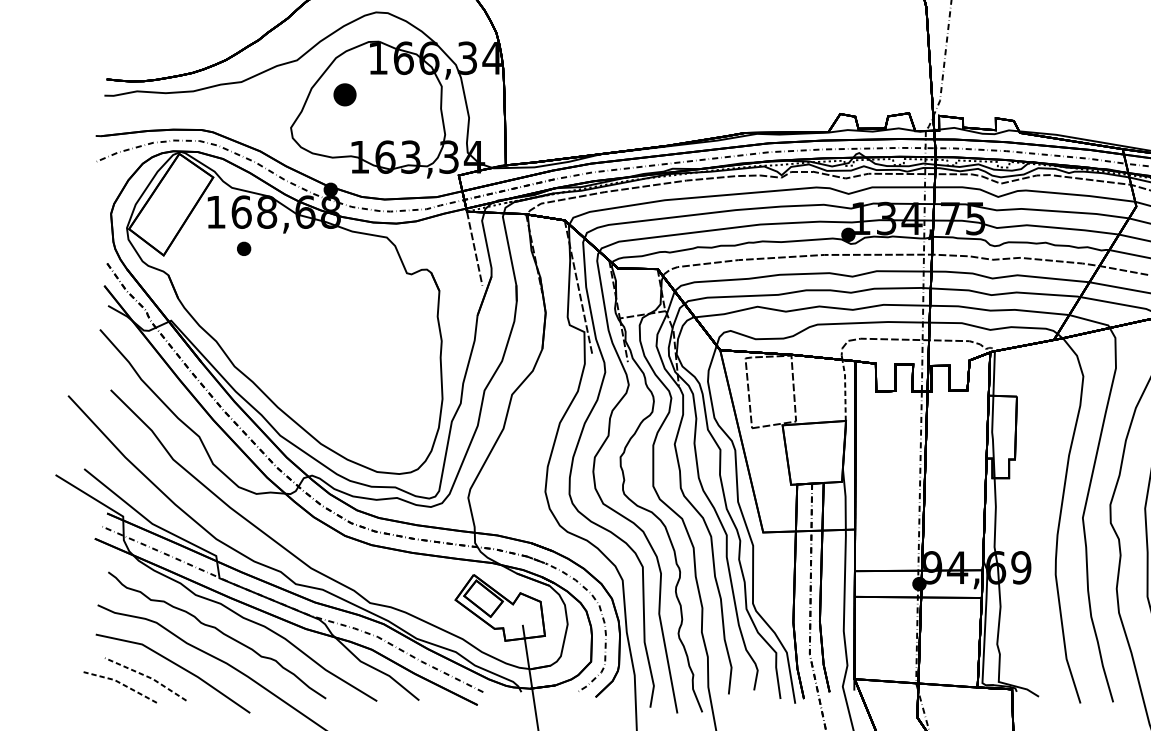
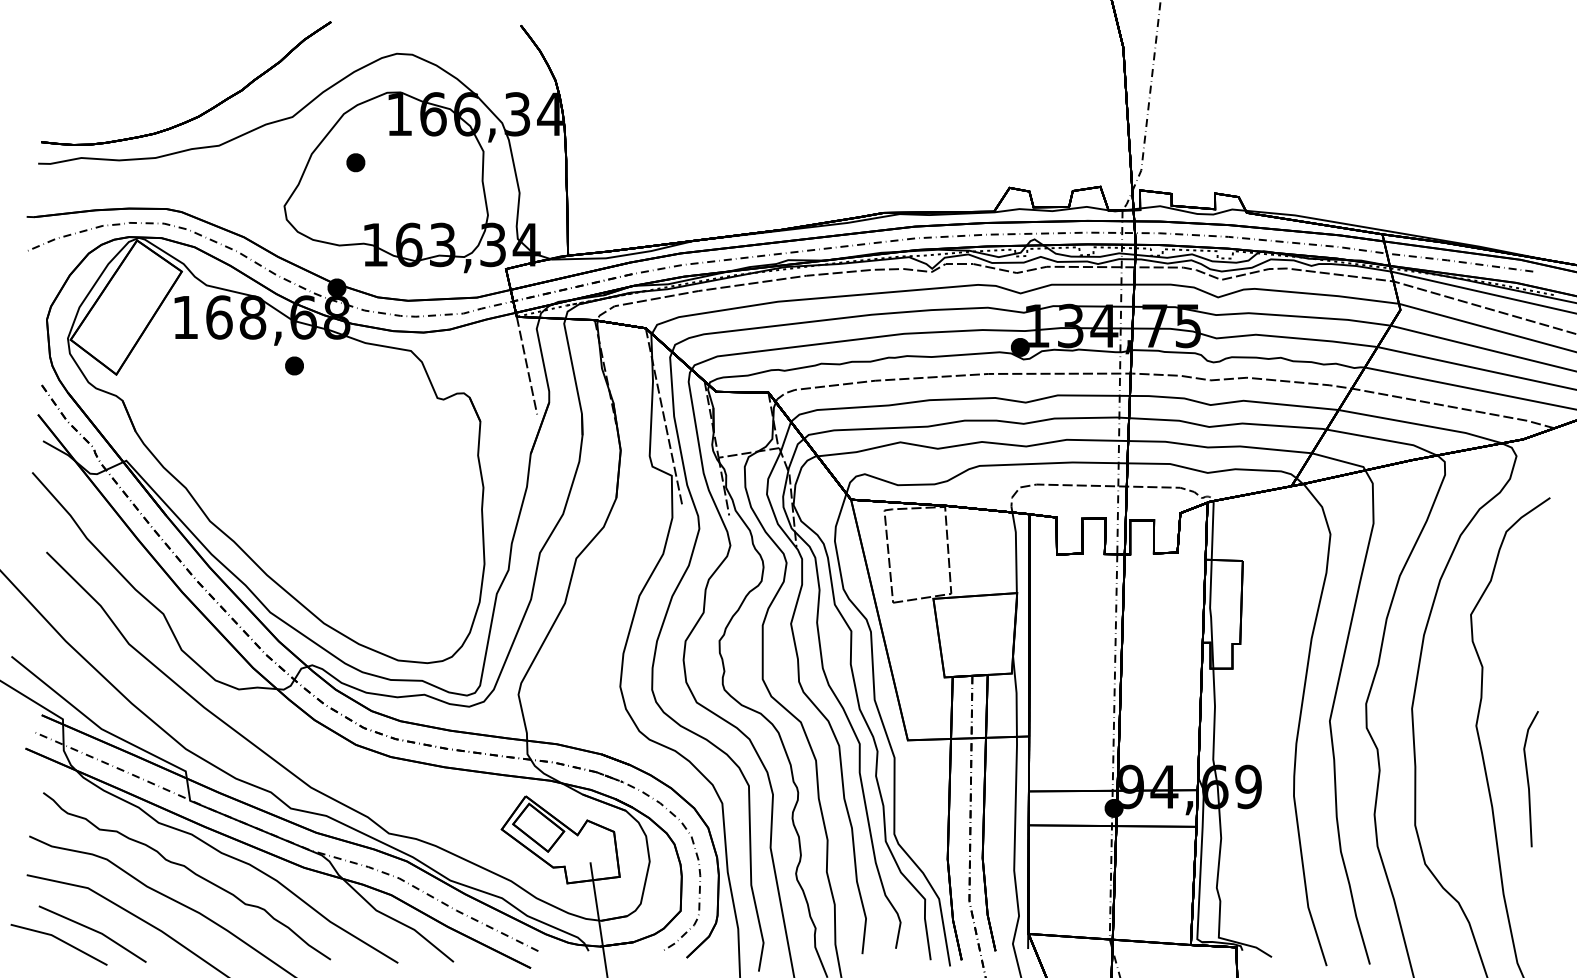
part: (344, 94) -> (355, 162), size x0.62
part: (244, 248) -> (294, 365), moved
line: (845, 389) -> (1016, 551), dashed -> solid
line: (147, 676) -> (94, 930), dashed -> solid
line: (121, 683) -> (60, 939), dashed -> solid

